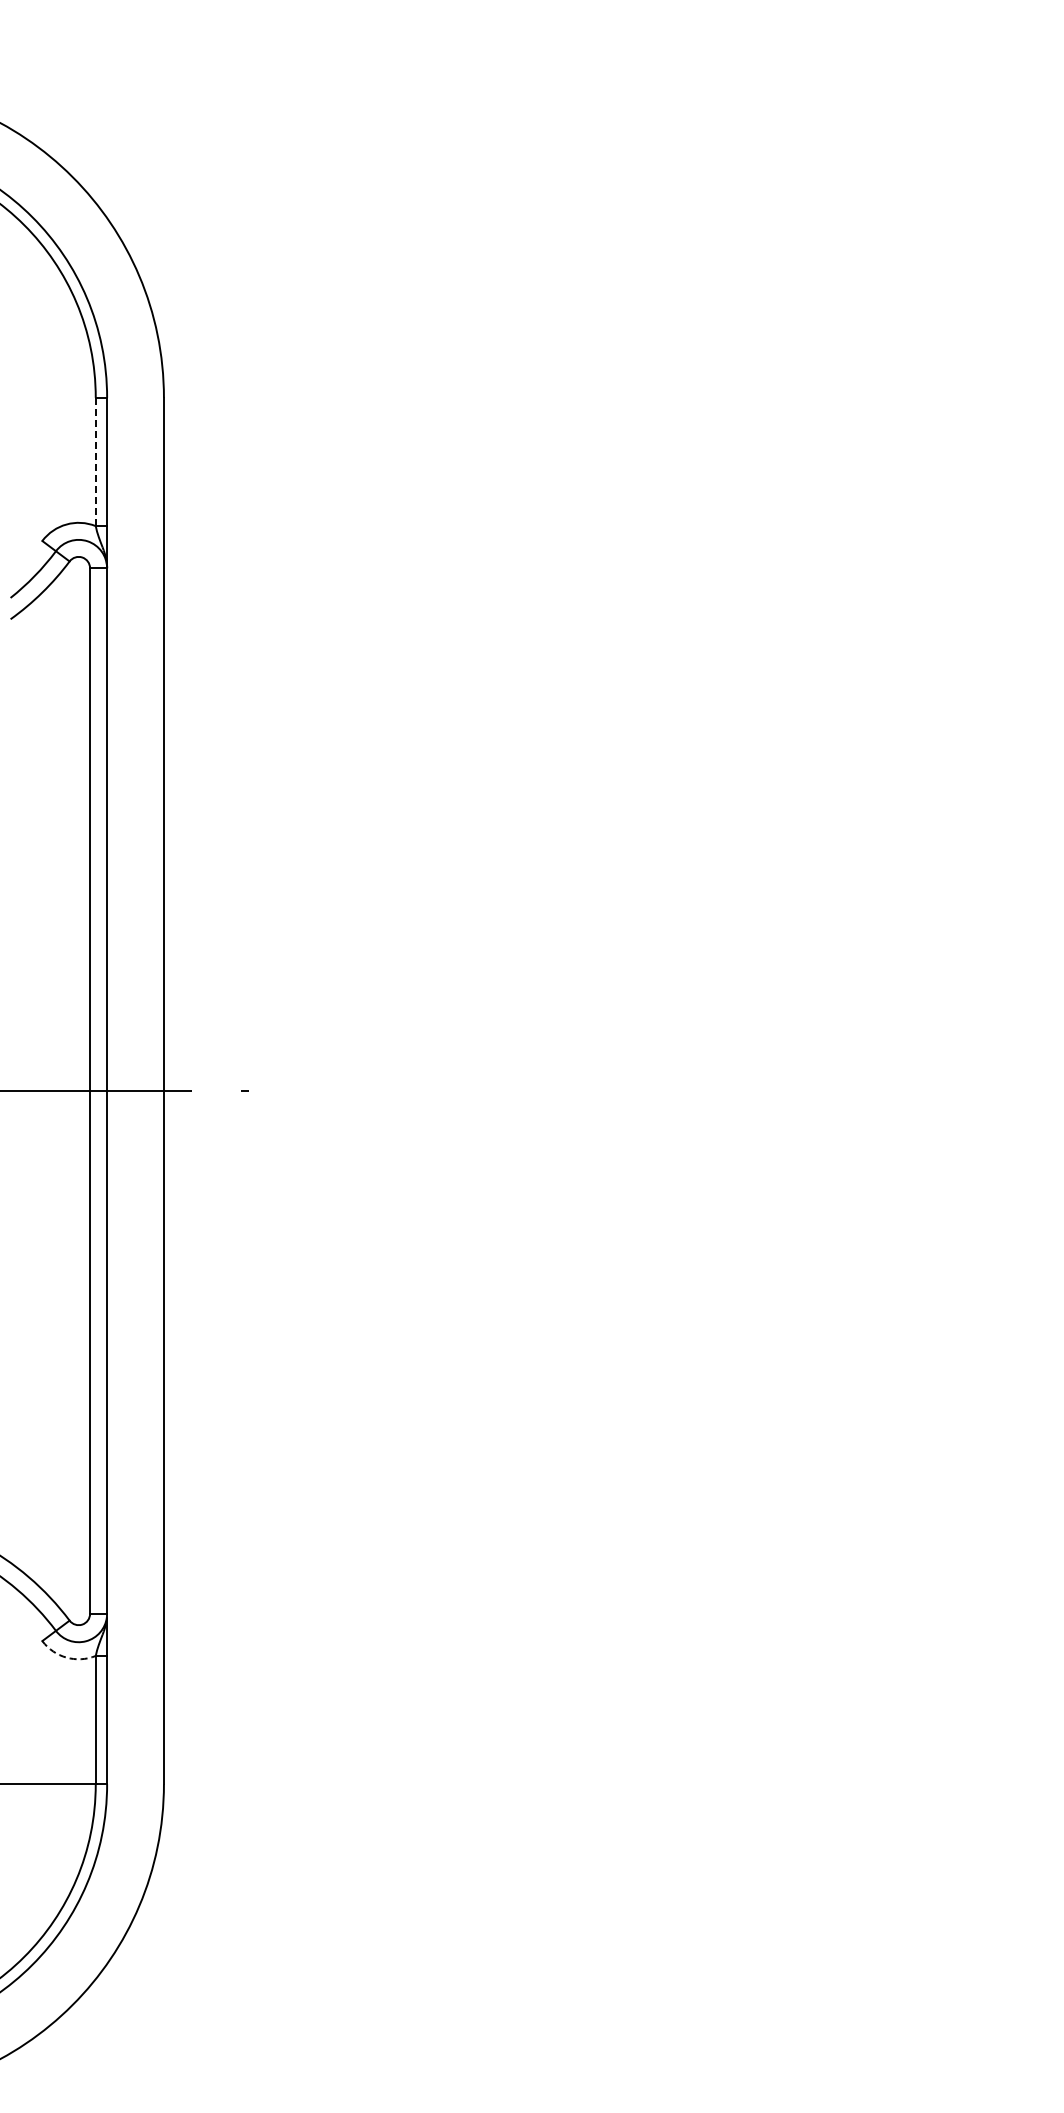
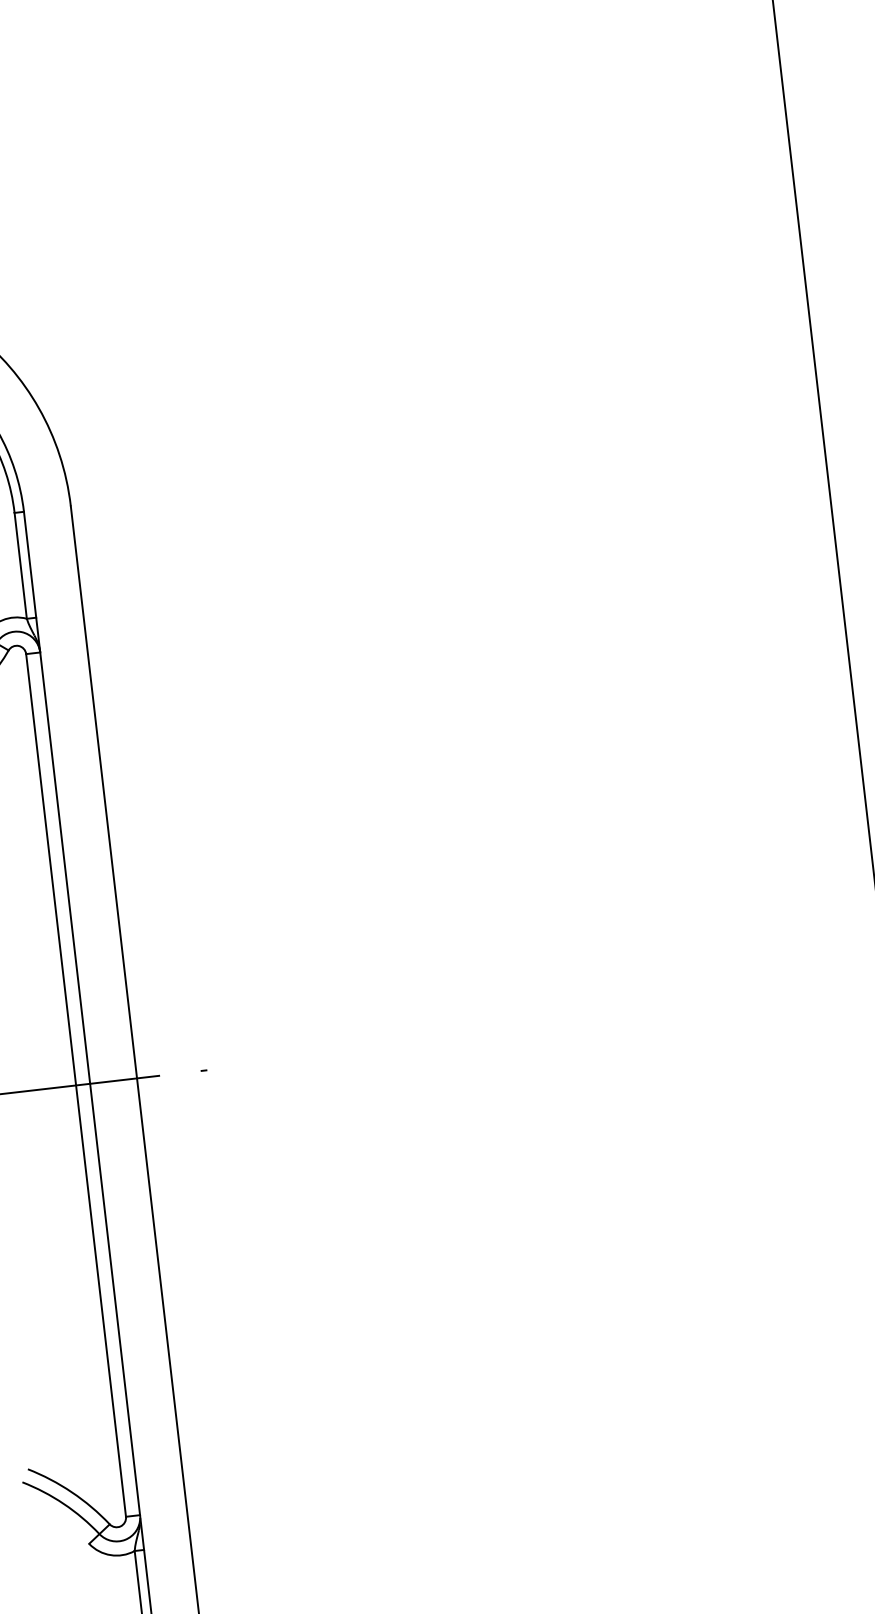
line: (95, 461) -> (20, 565), dashed -> solid
arc: (66, 1657) -> (110, 1555), dashed -> solid

